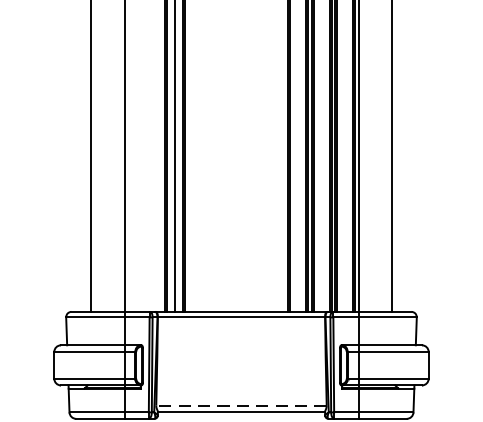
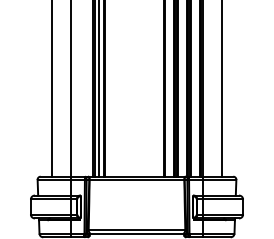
line: (240, 405) -> (136, 229), dashed -> solid

